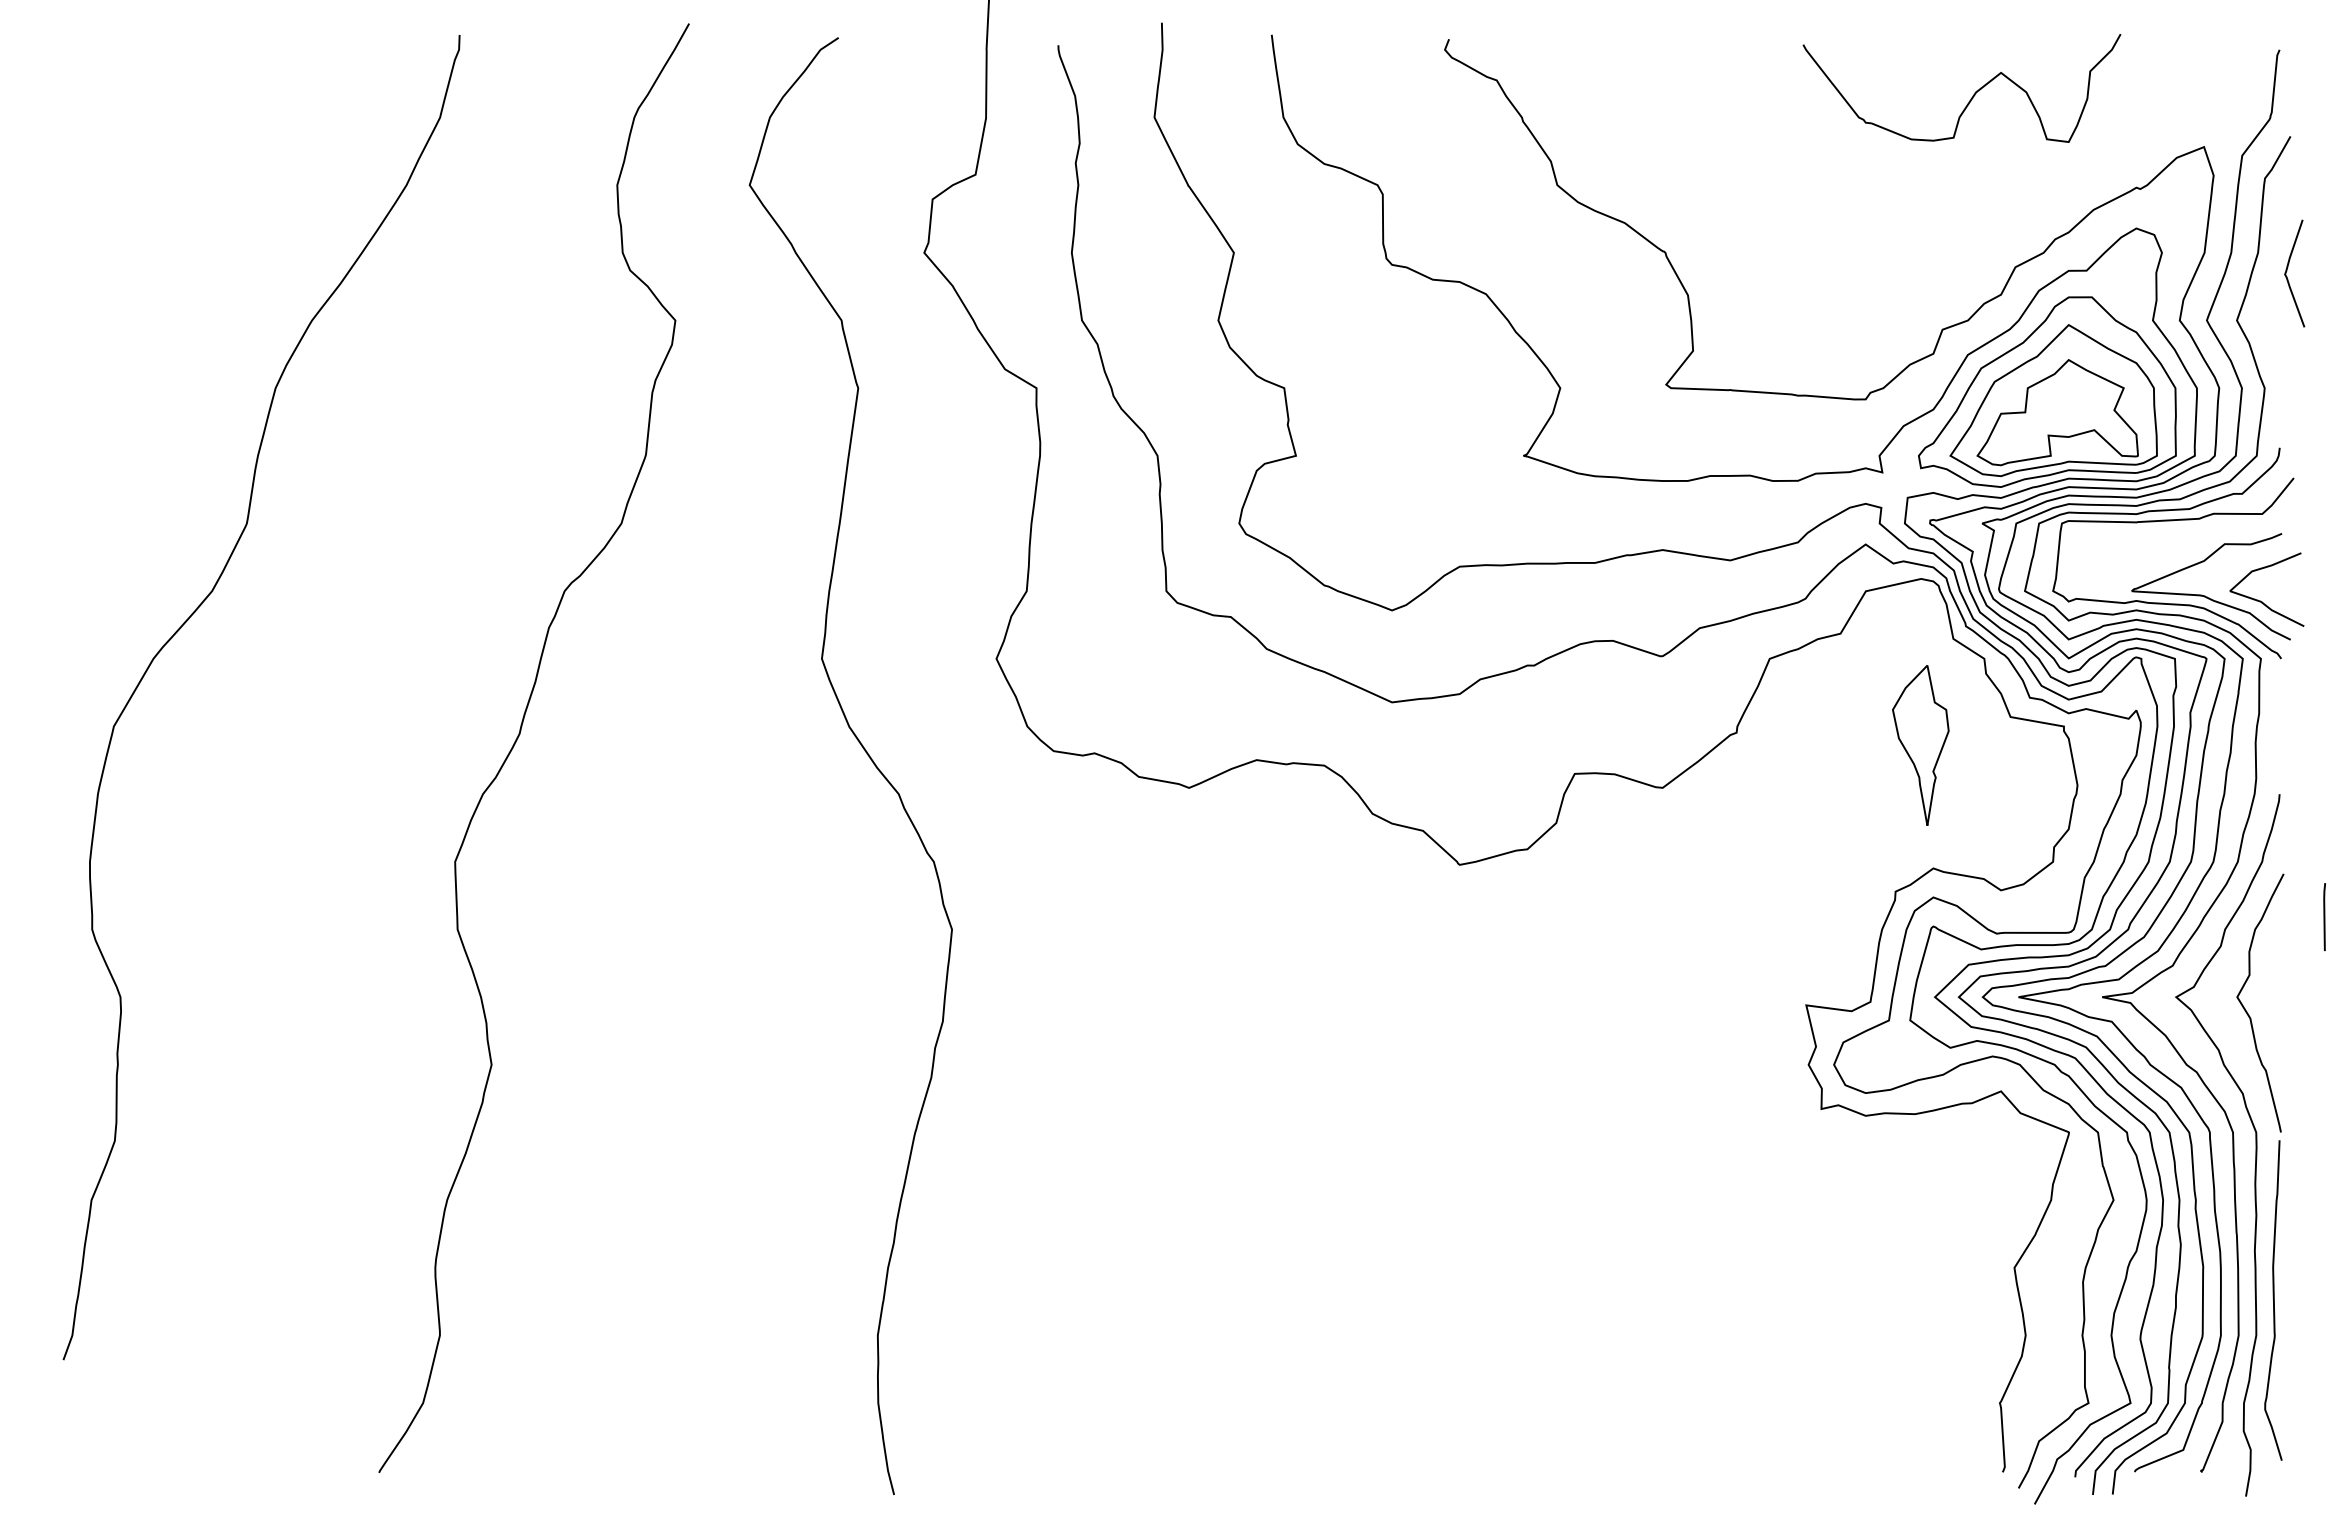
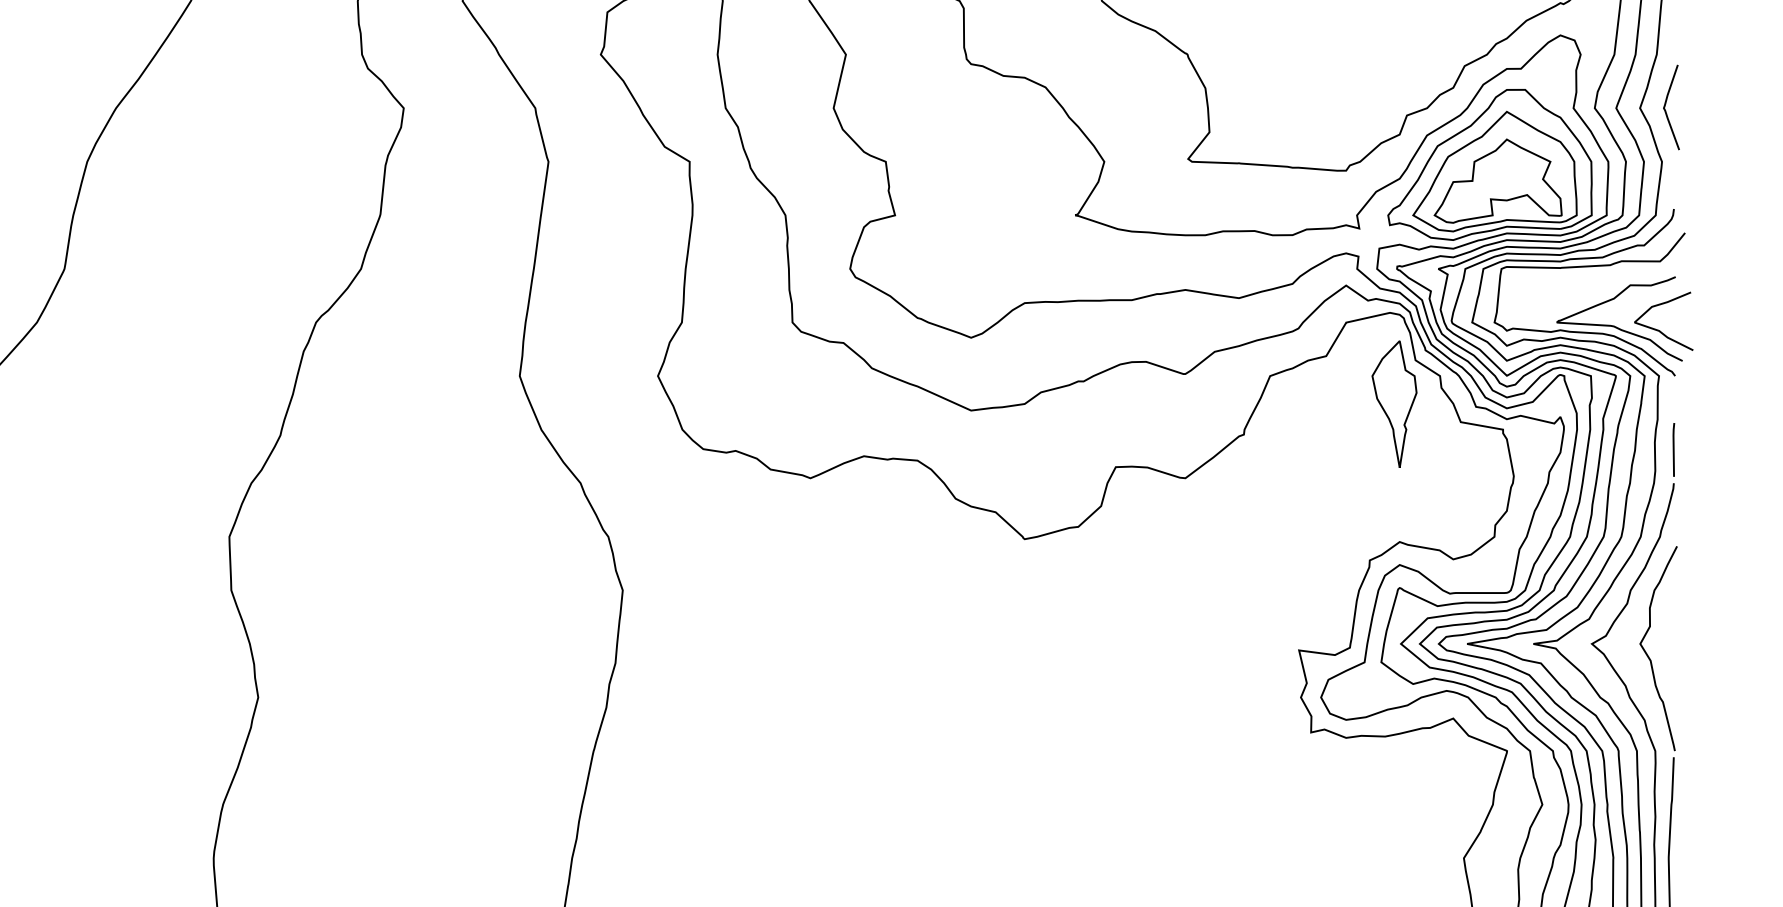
curve: (2287, 271) -> (1665, 105), moved
part: (1920, 745) -> (1394, 404), moved
line: (2324, 917) -> (1673, 450), moved

